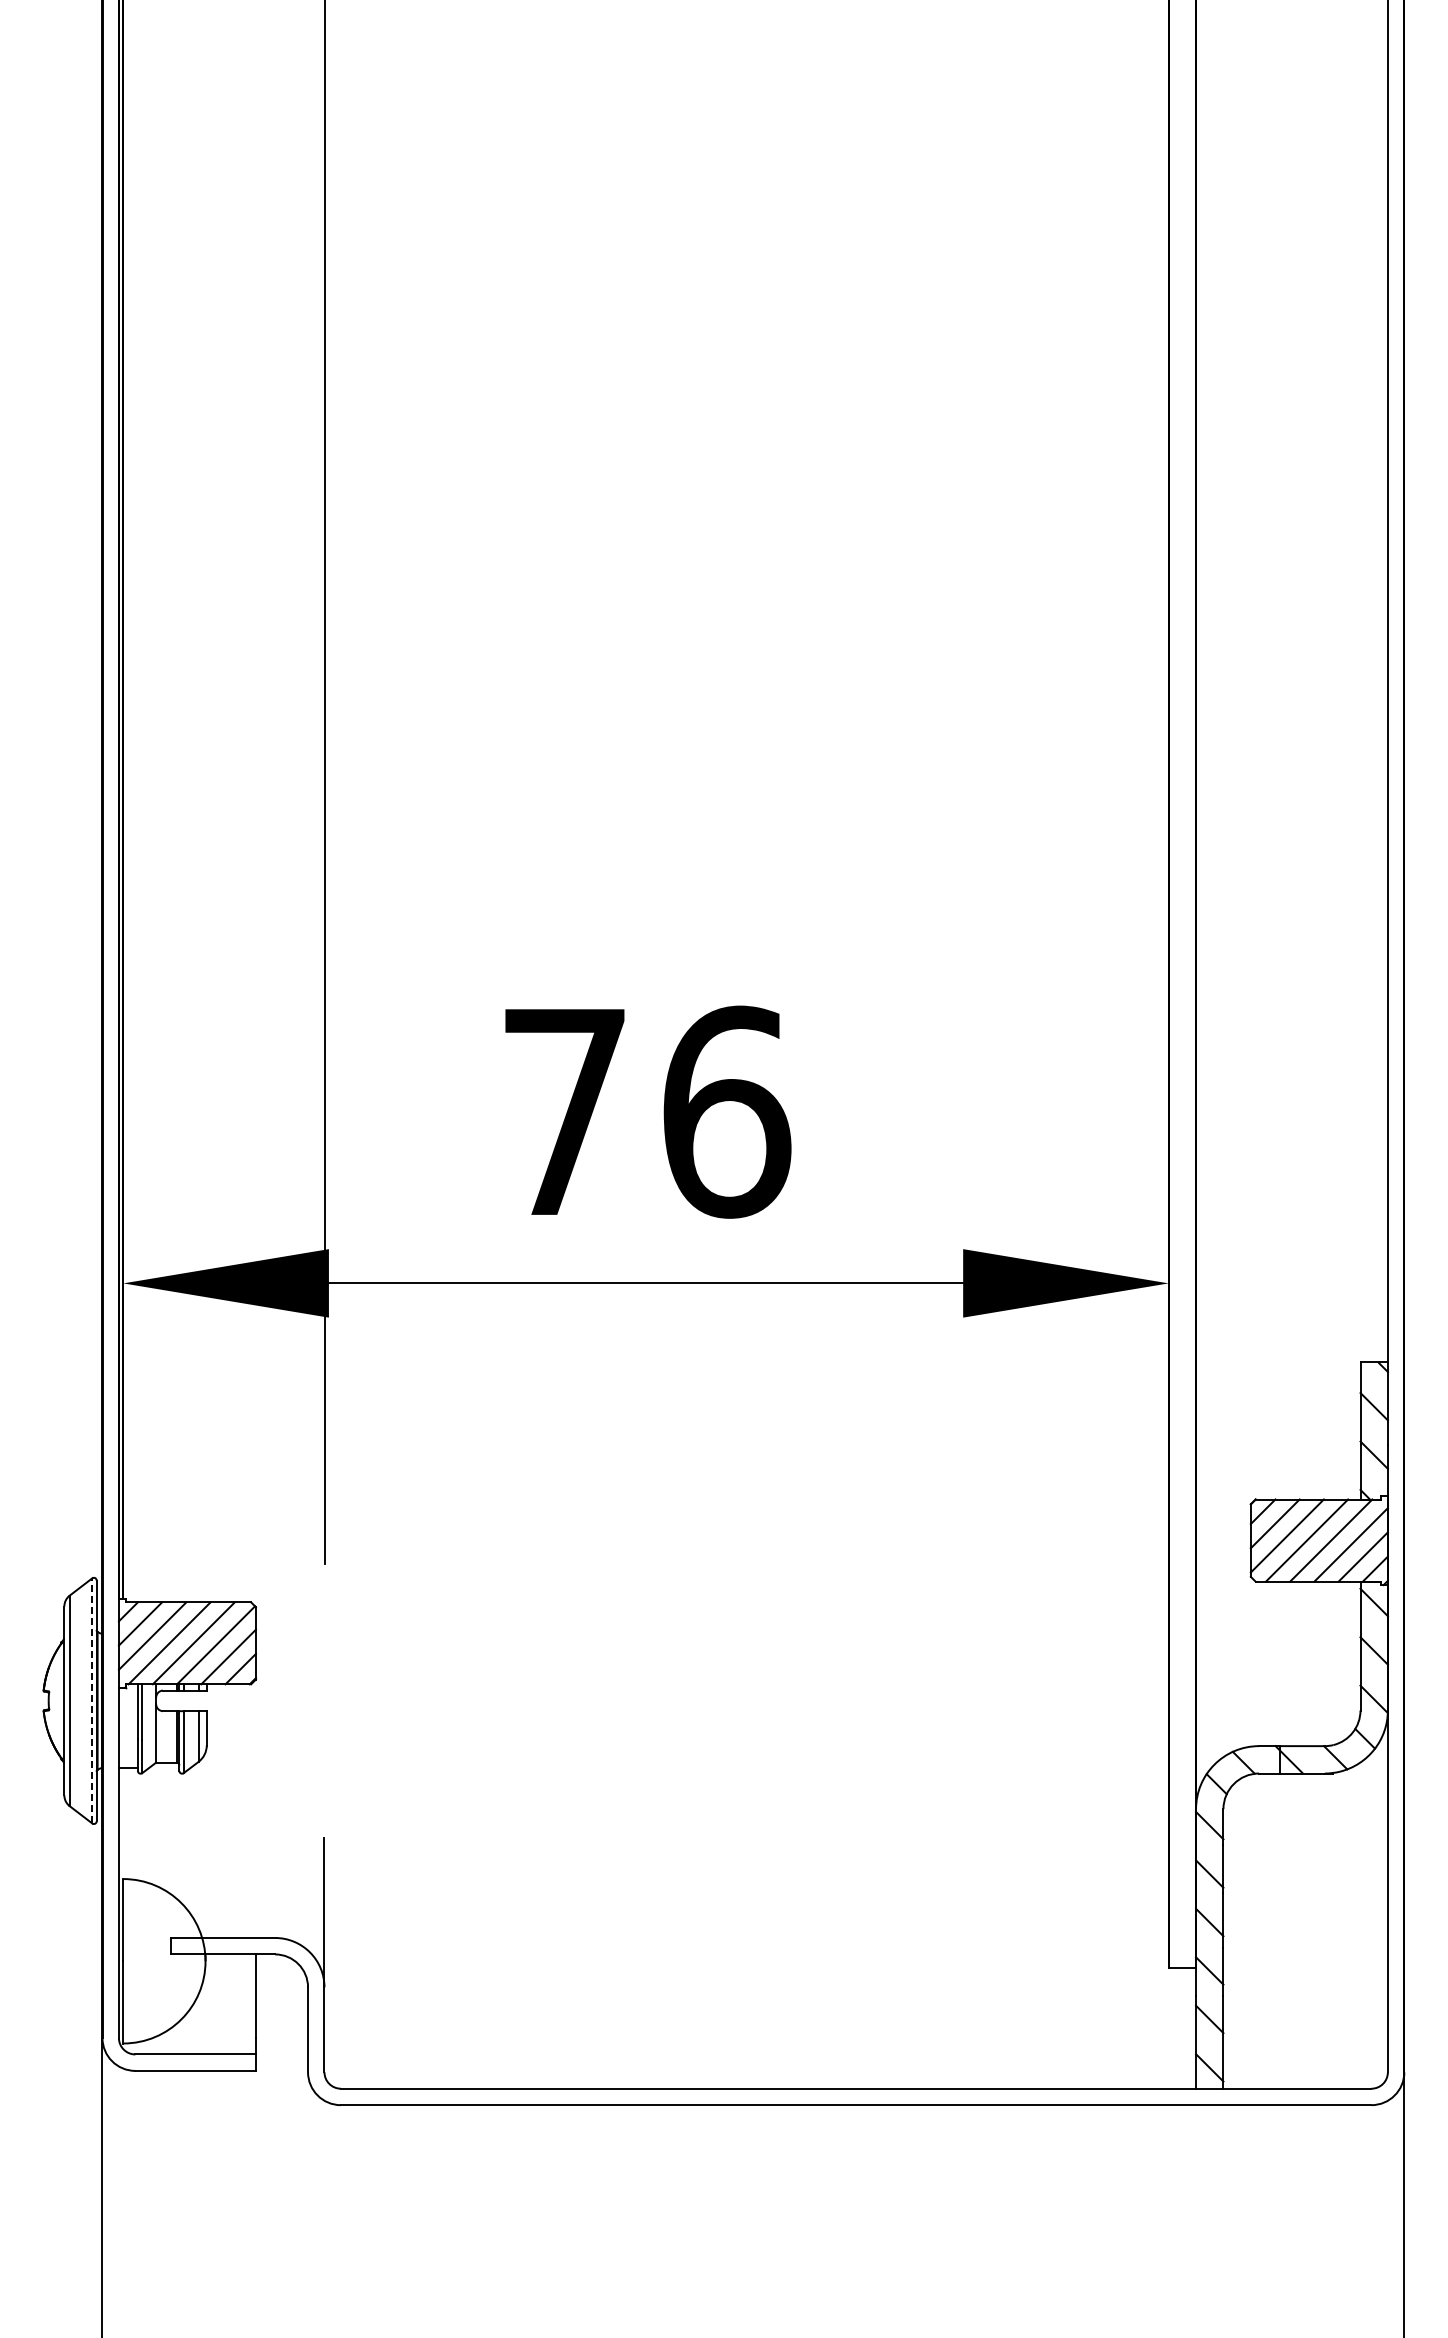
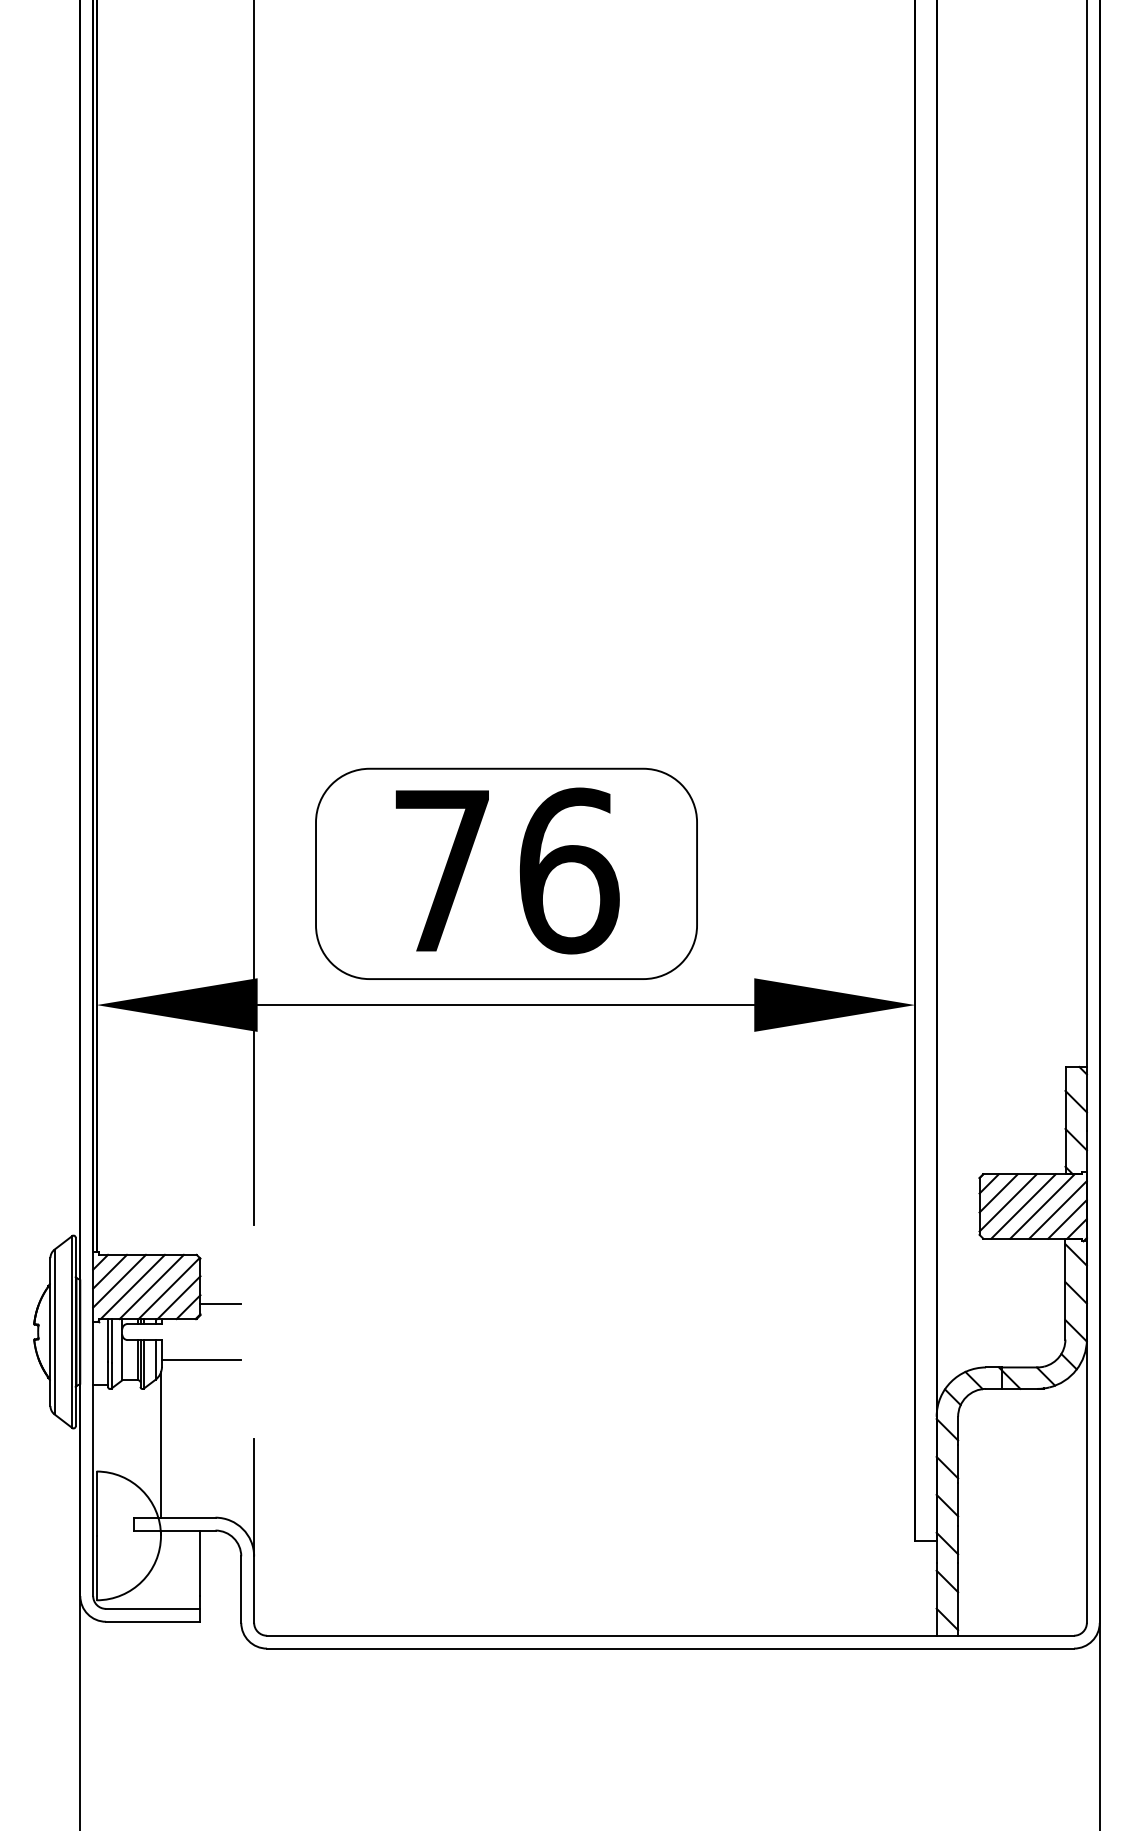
part: (646, 1115) -> (506, 873), added
line: (281, 1664) -> (220, 1303), added
line: (92, 1700) -> (72, 1331), dashed -> solid
line: (257, 1736) -> (201, 1359), added
line: (205, 1844) -> (160, 1444), added

